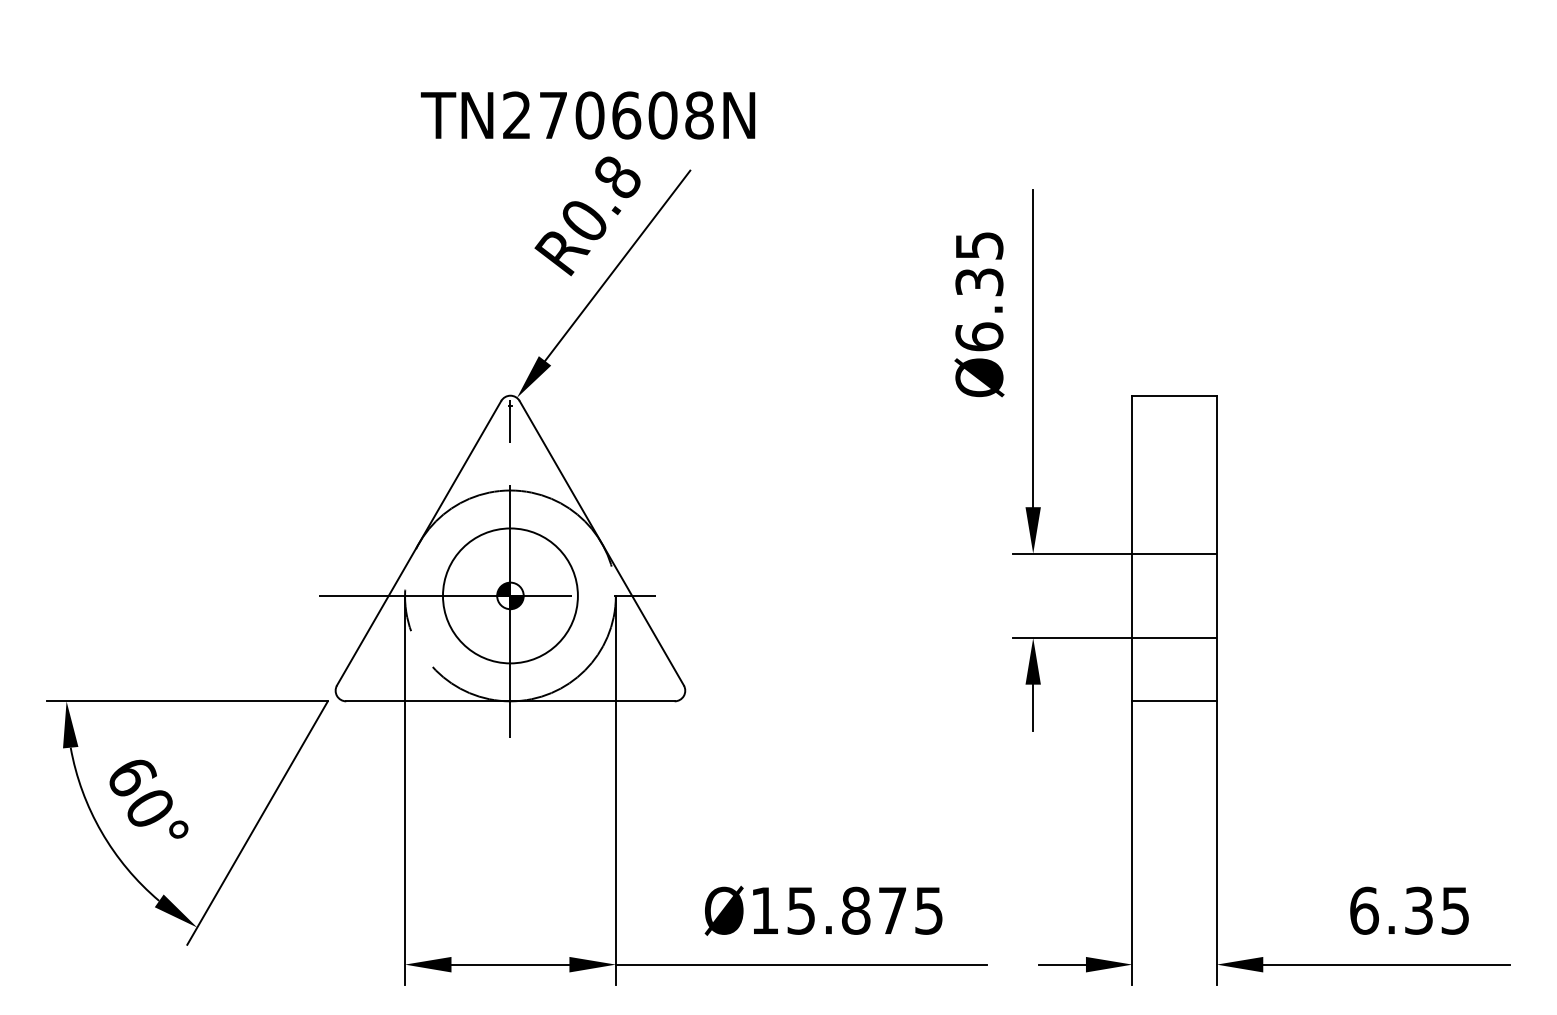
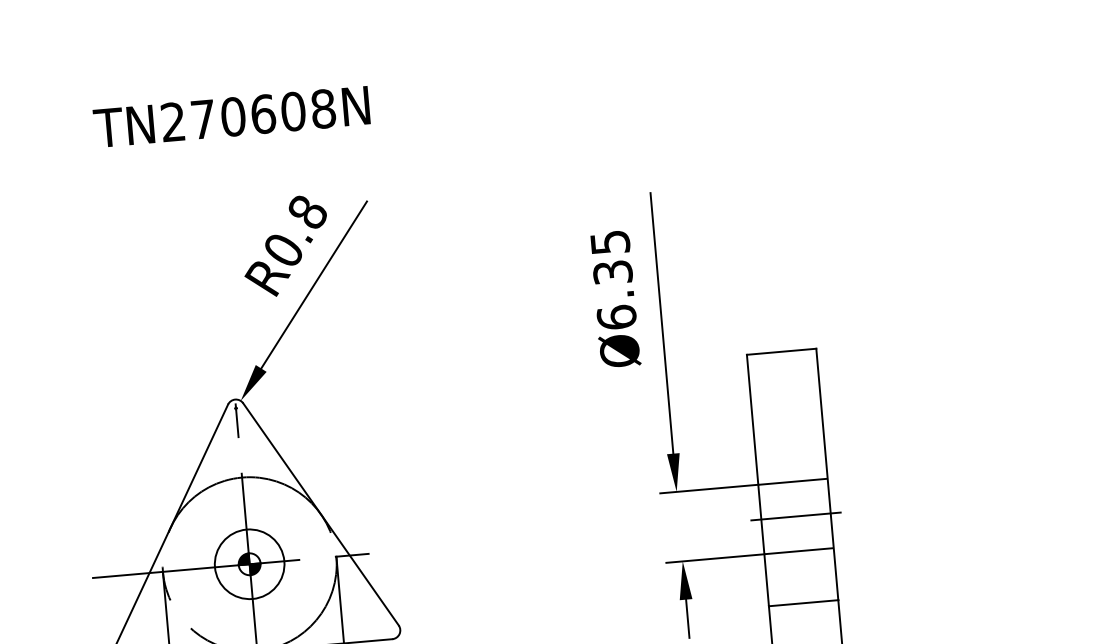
text: (587, 115) -> (231, 117), moved
circle: (510, 595) -> (249, 563), size x0.62
line: (1174, 595) -> (795, 516), added

